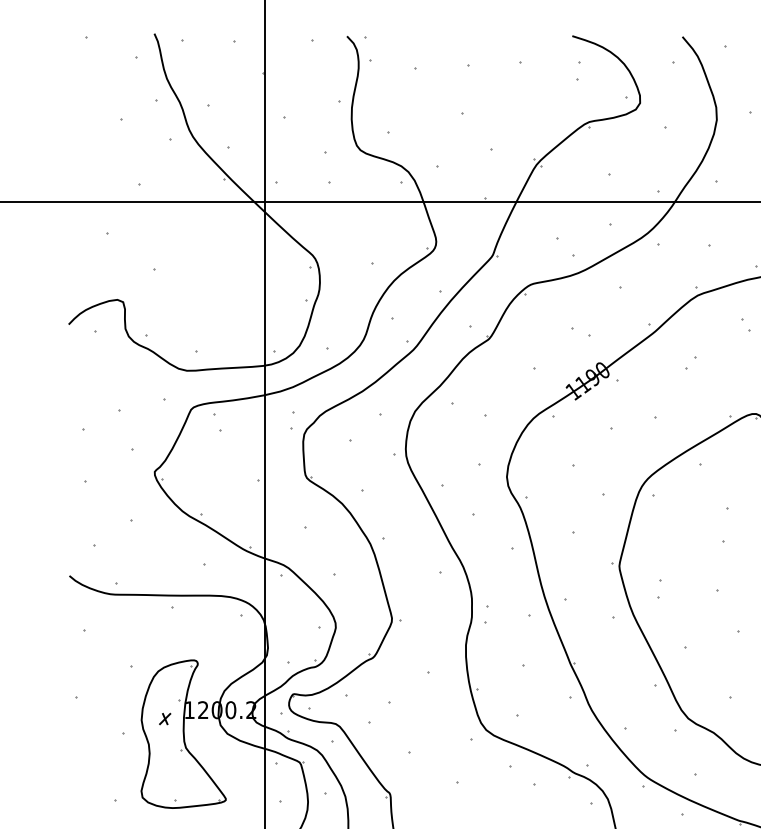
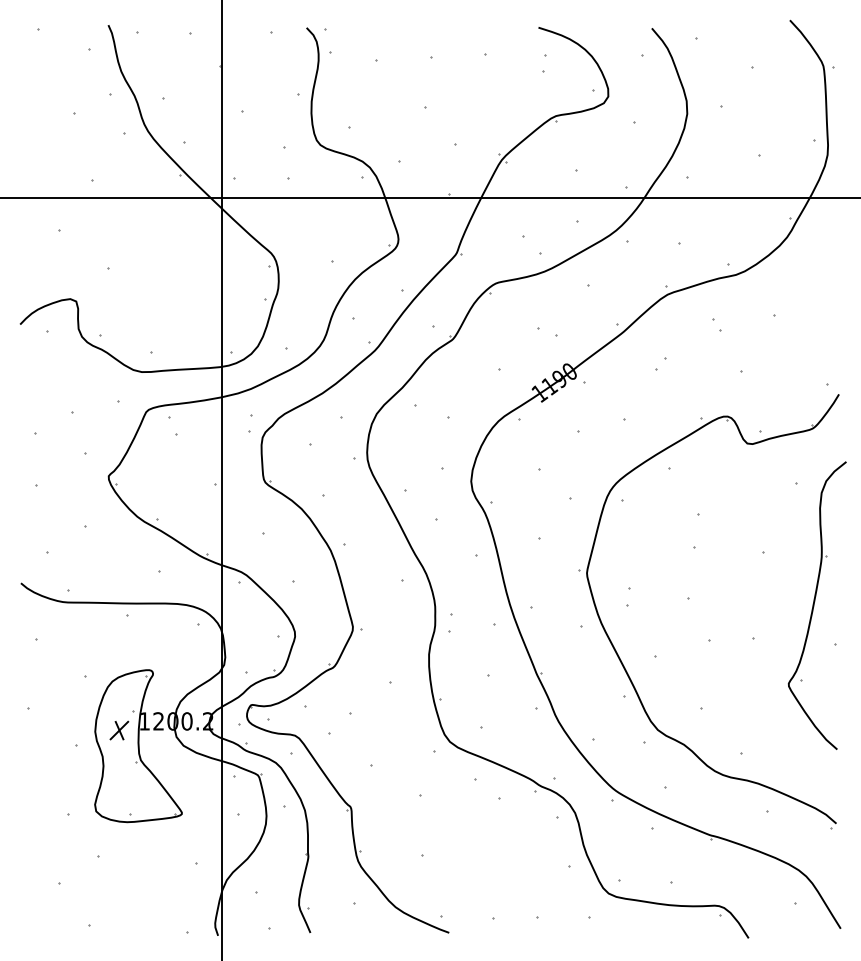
part: (165, 718) -> (119, 730), size x1.67

